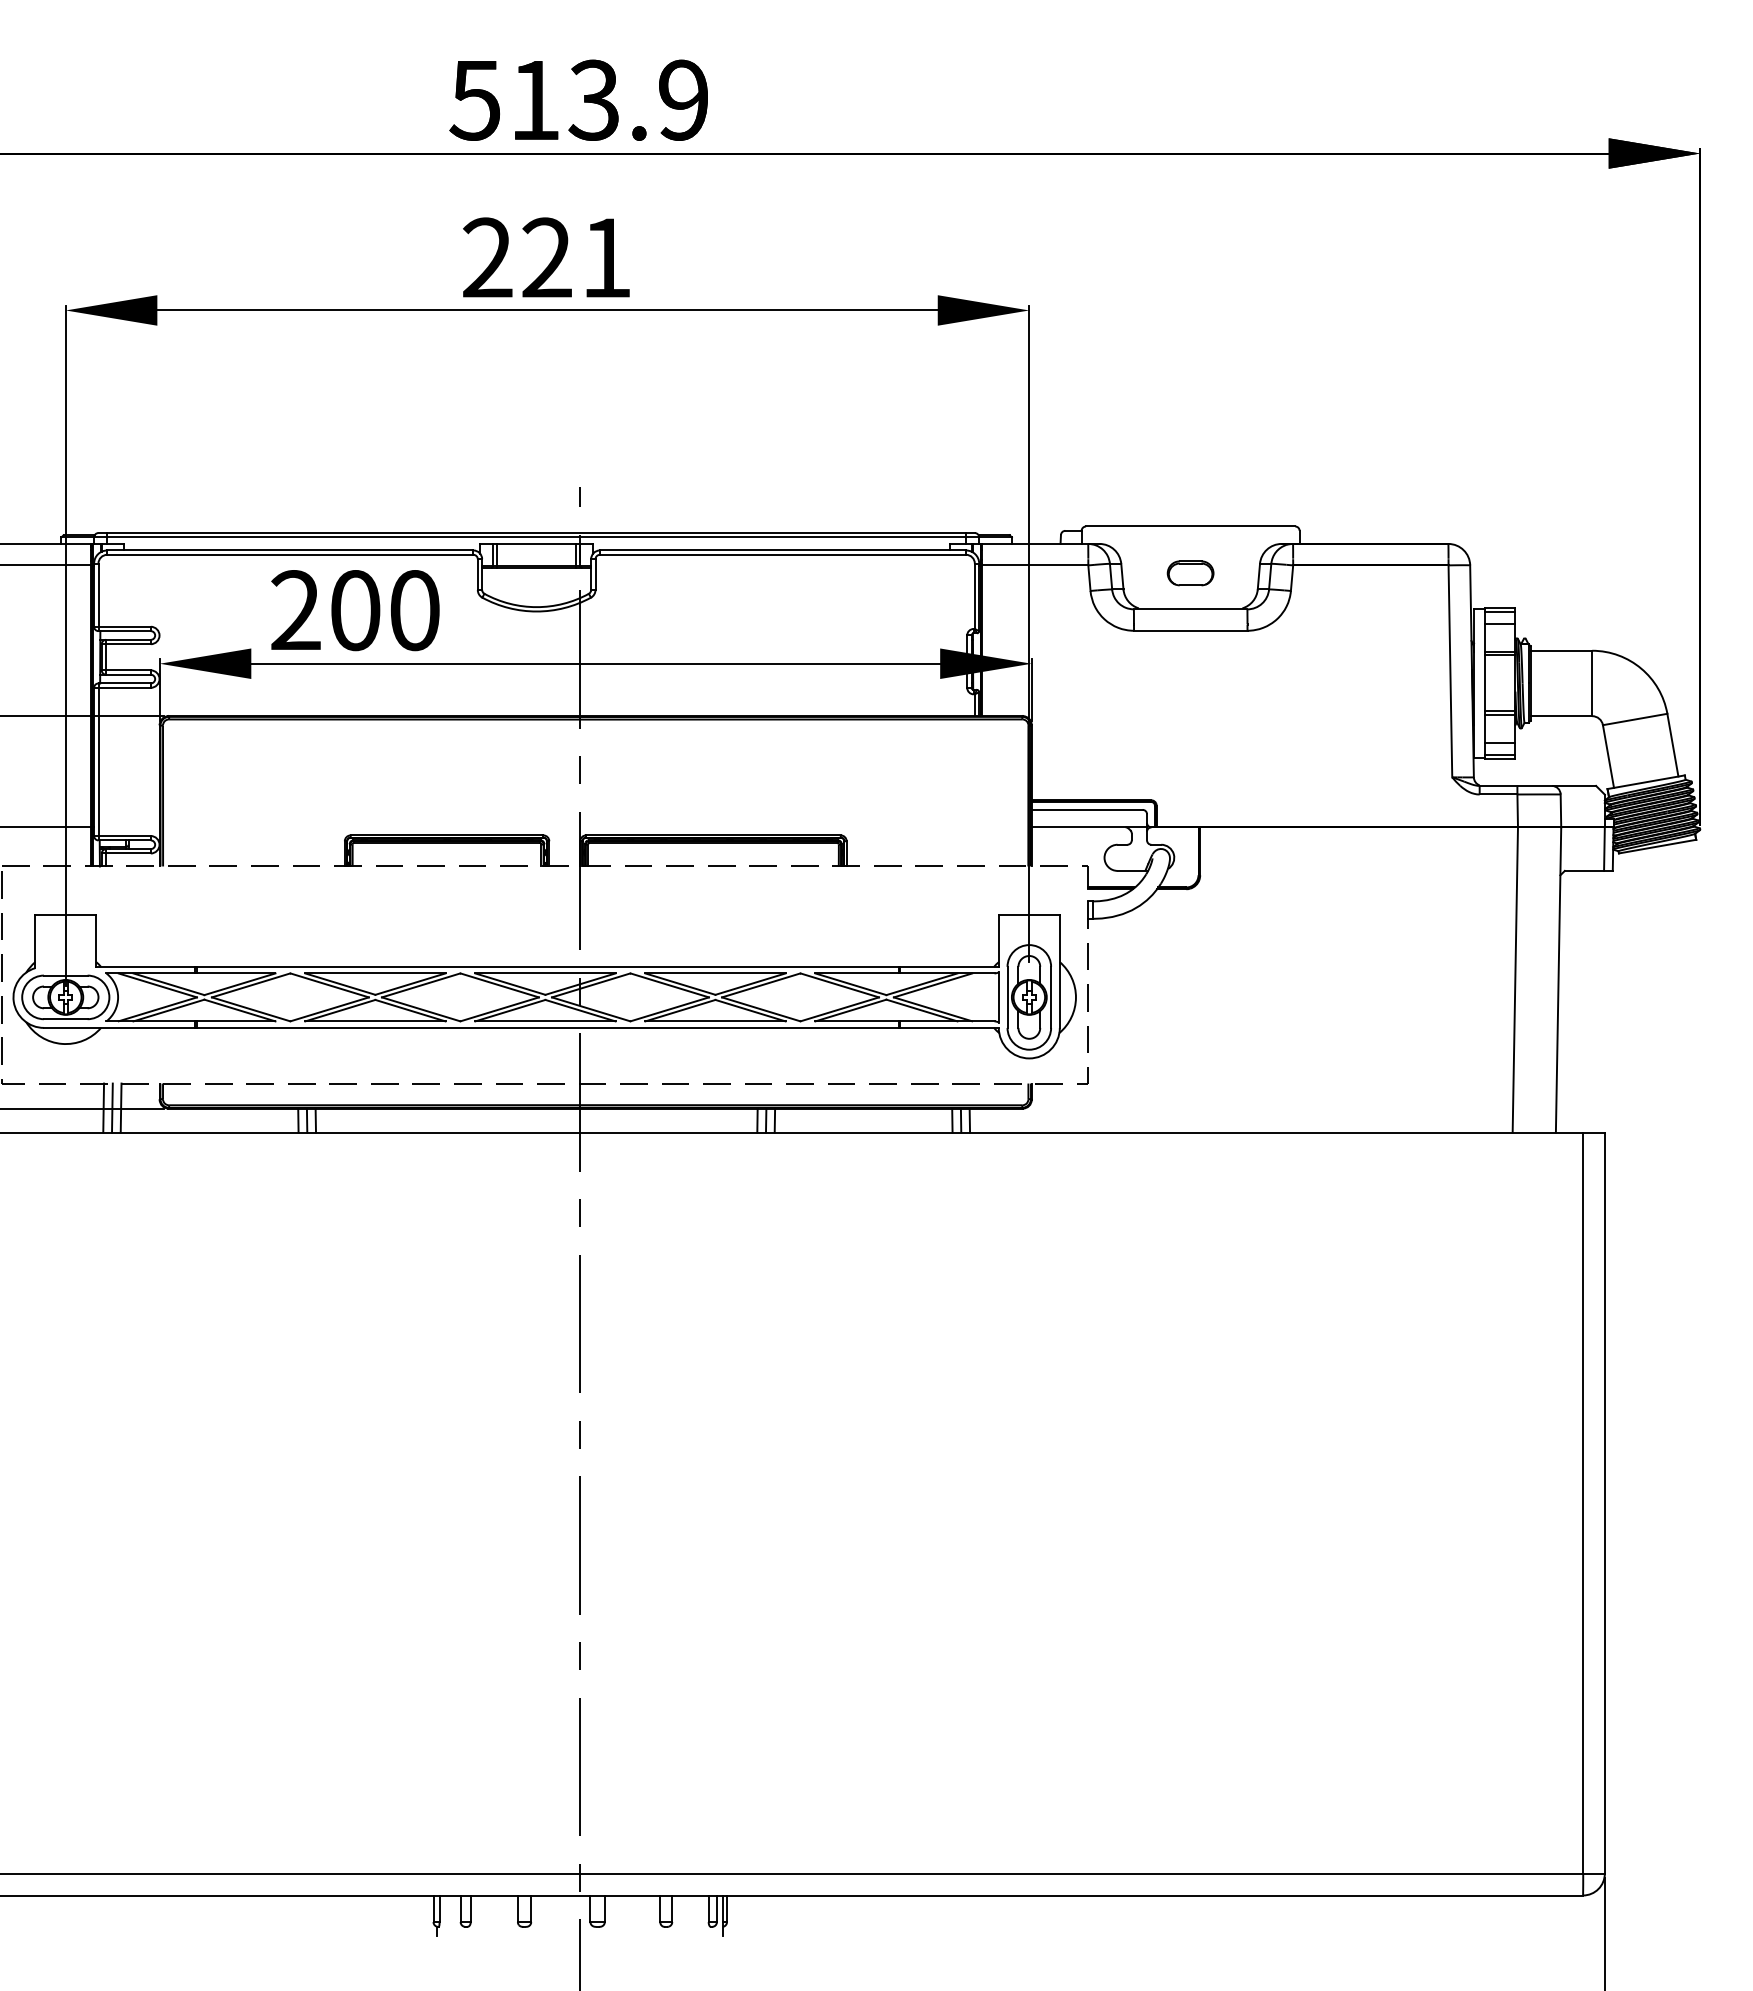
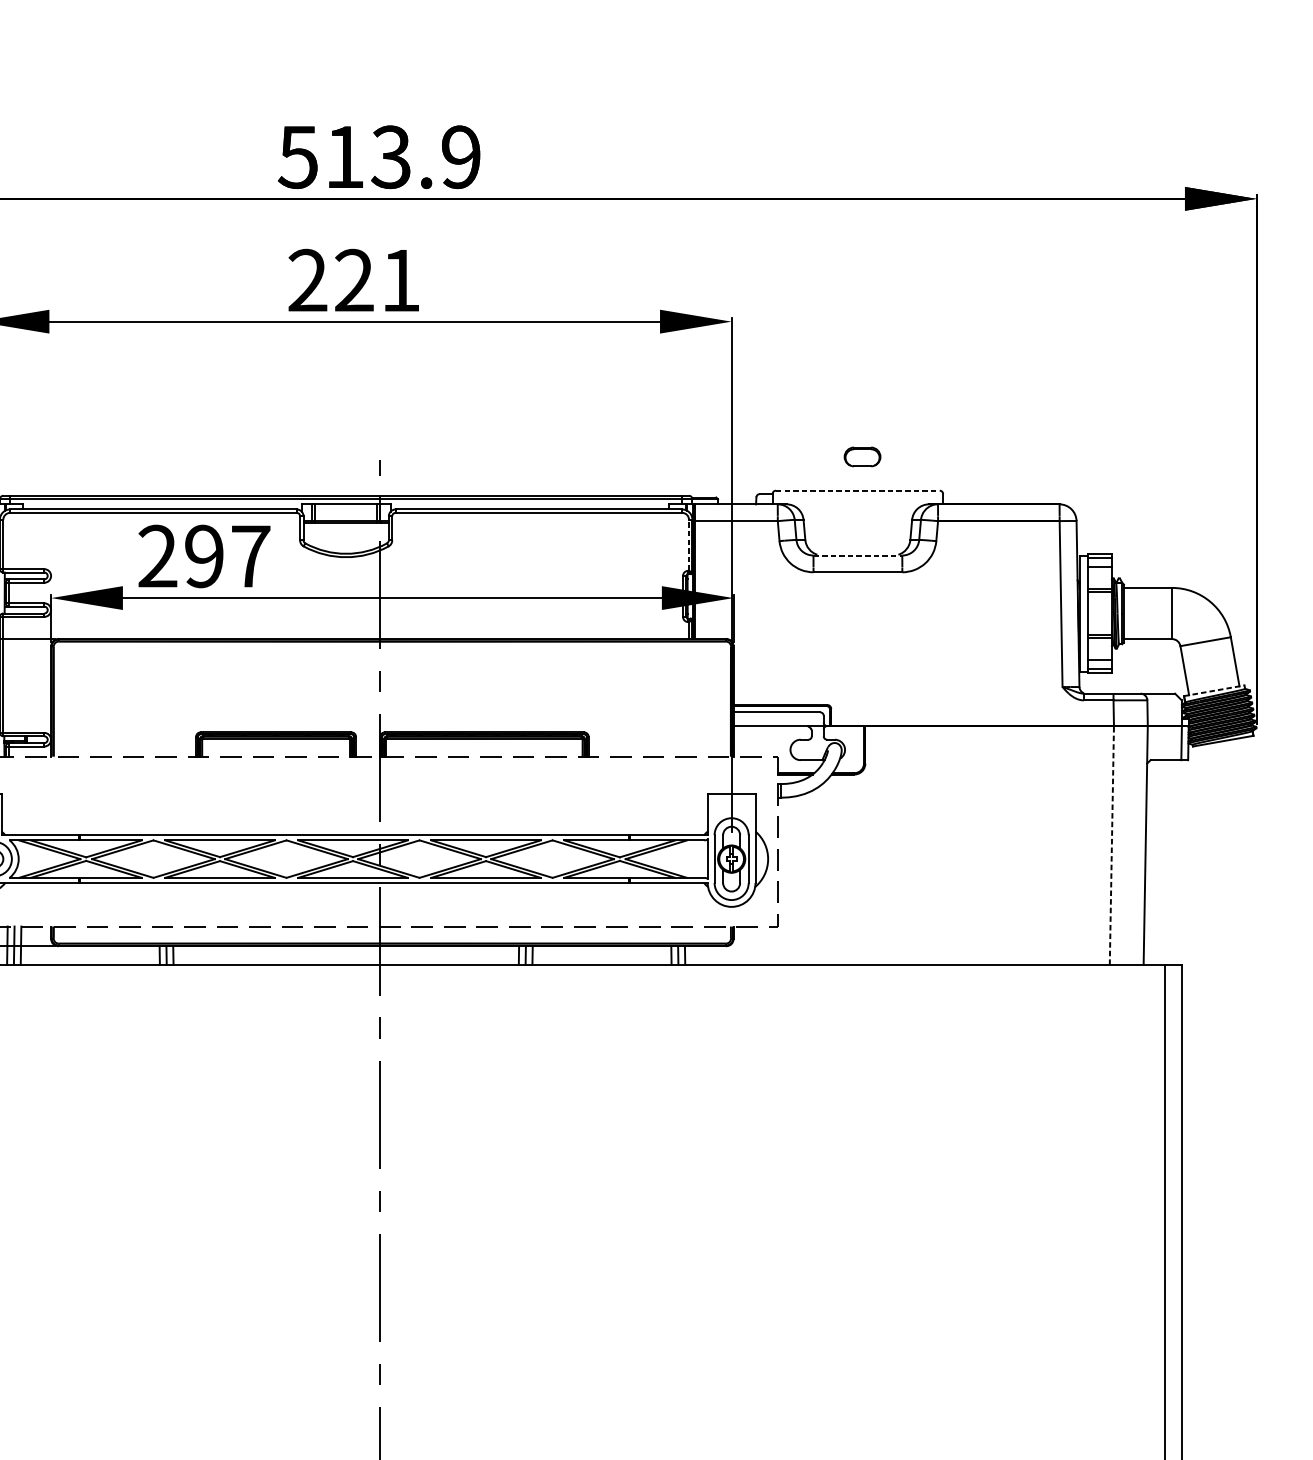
line: (1190, 526) -> (857, 490), solid -> dashed
part: (1190, 573) -> (862, 457), moved
line: (974, 596) -> (688, 545), solid -> dashed
line: (1190, 609) -> (857, 555), solid -> dashed
text: (384, 610) -> (227, 556), 200 -> 297
line: (1646, 782) -> (1214, 690), solid -> dashed
line: (1515, 979) -> (1112, 845), solid -> dashed

